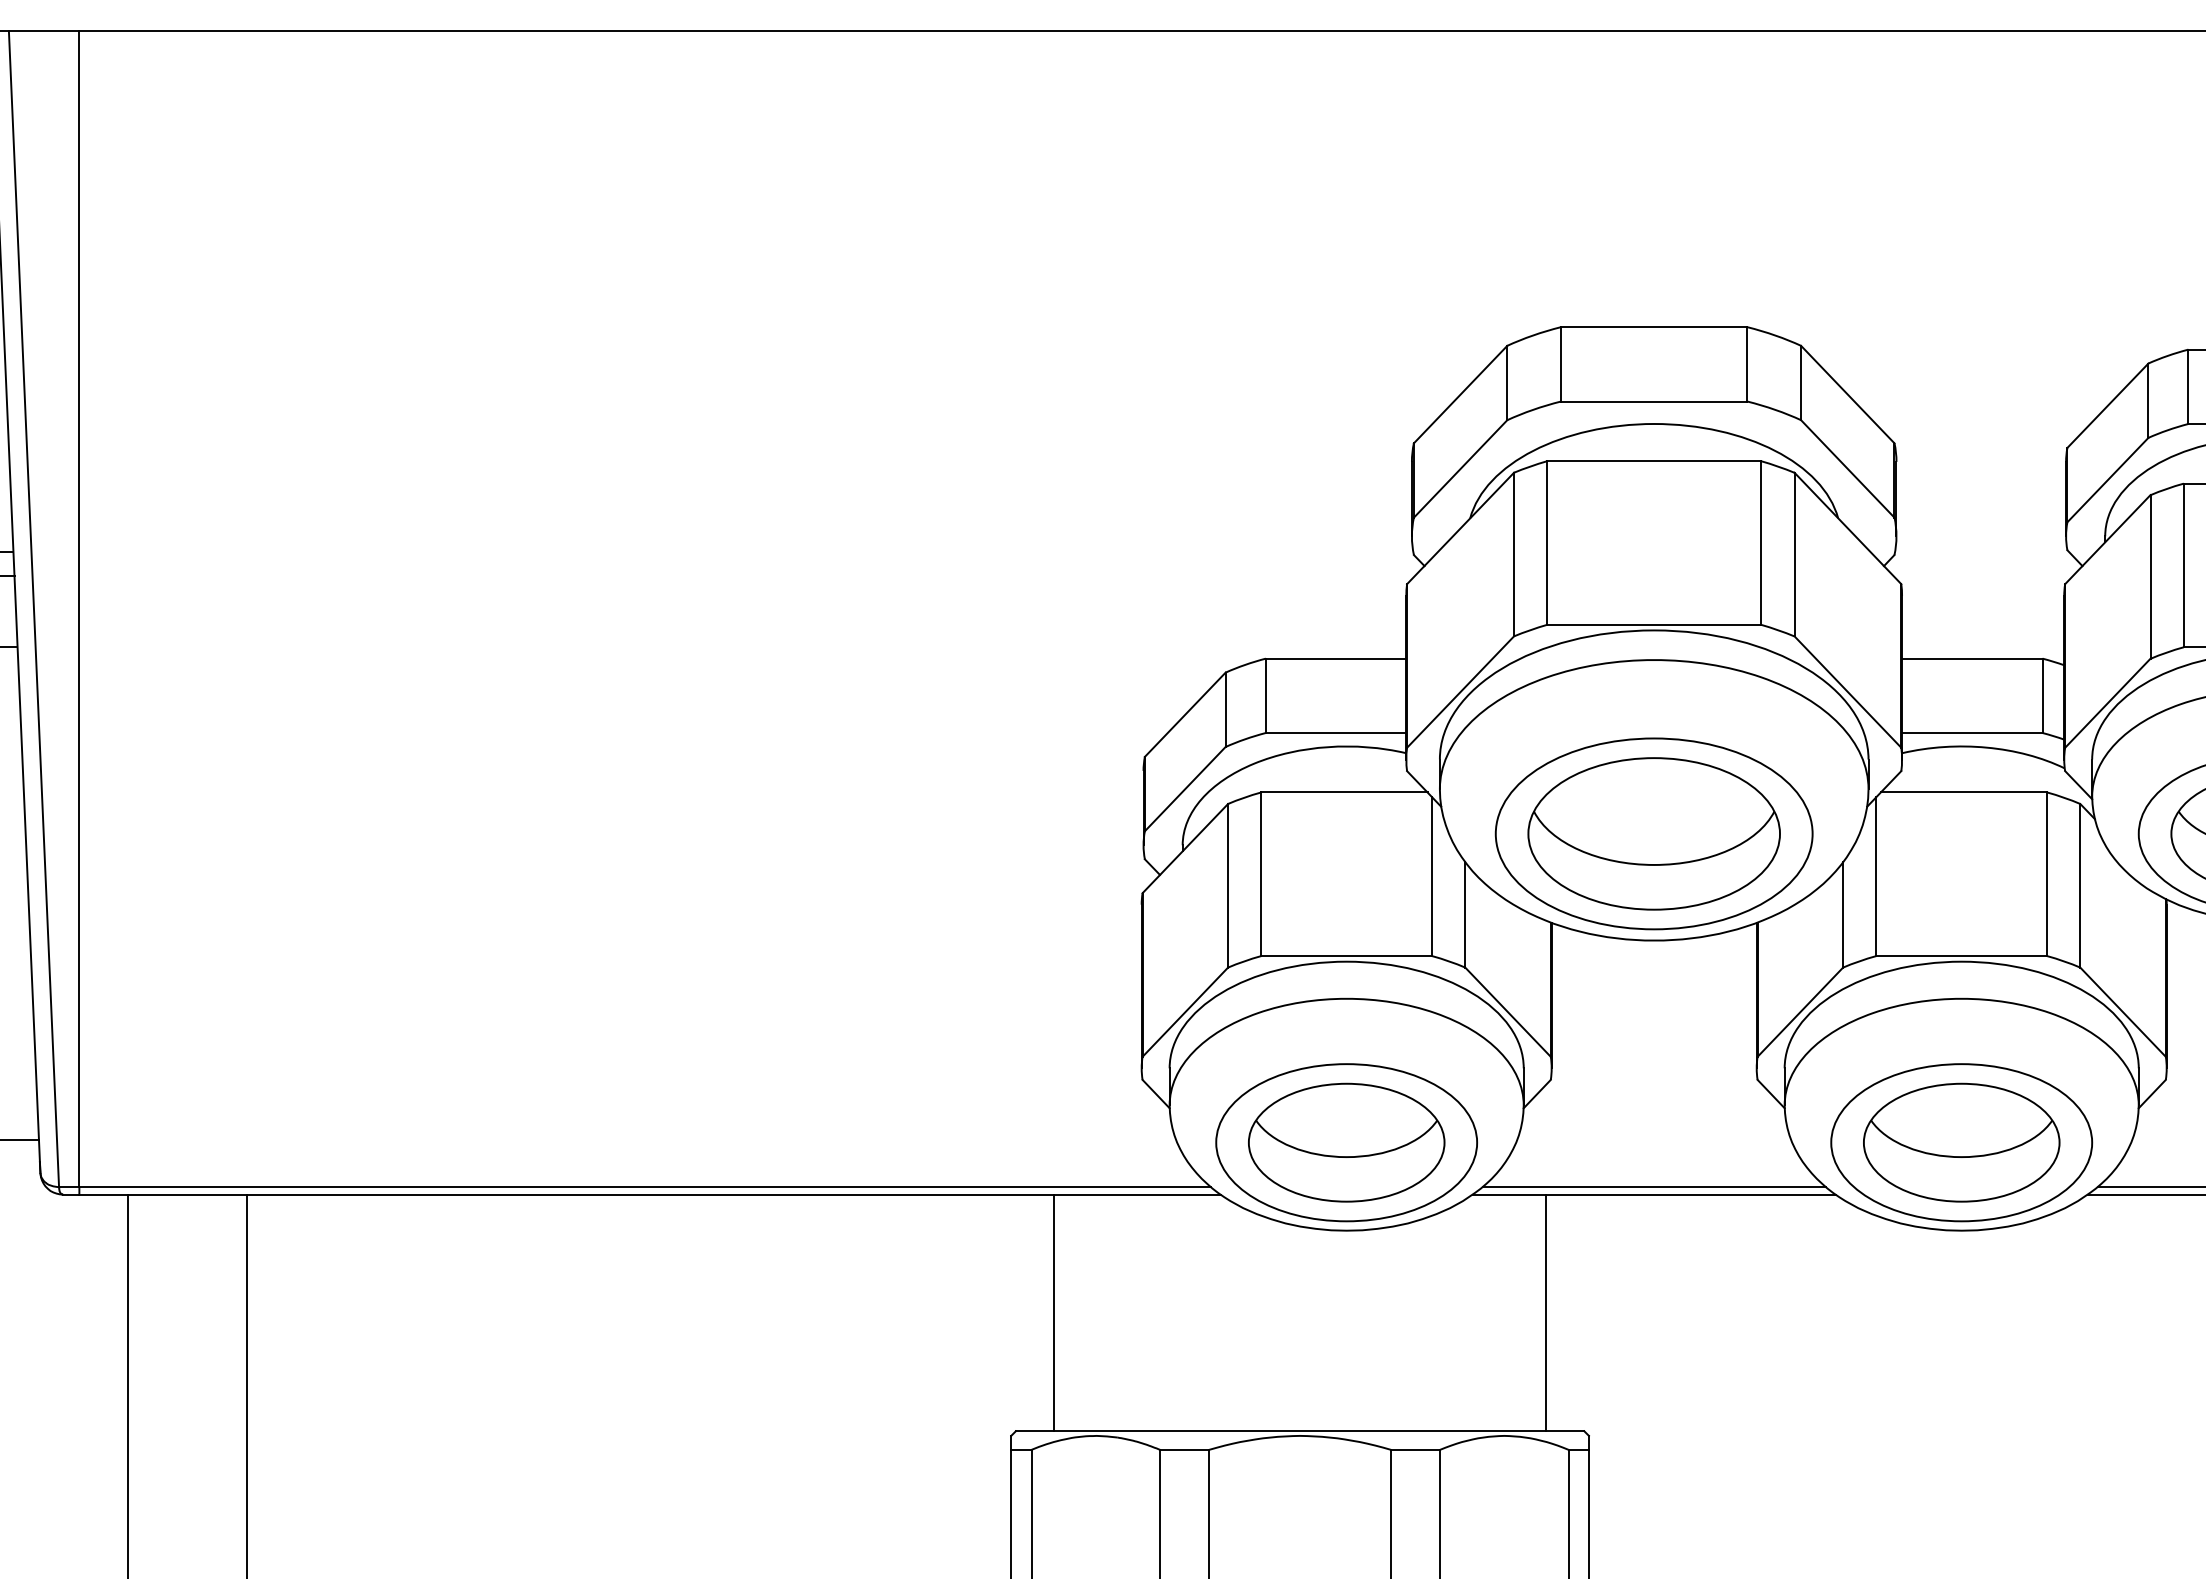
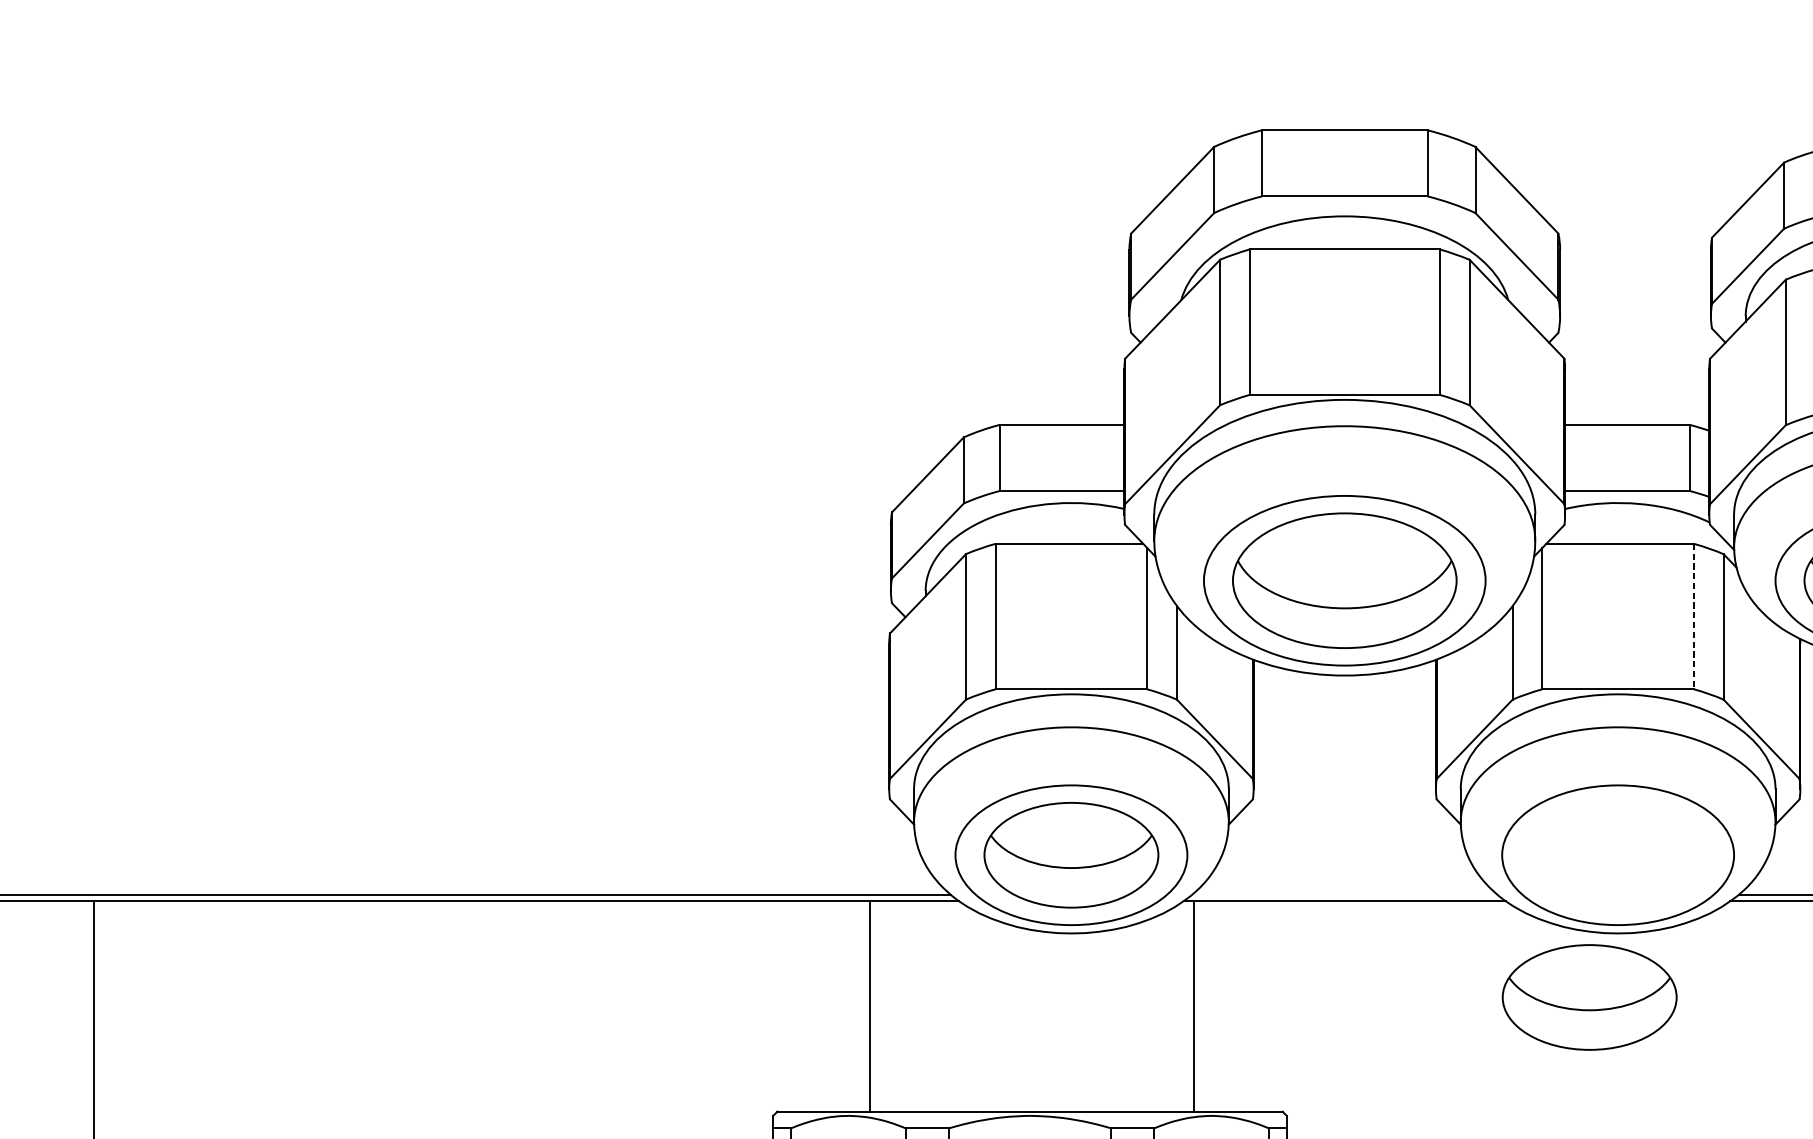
line: (2047, 874) -> (1694, 616), solid -> dashed
part: (1961, 1142) -> (1589, 997), moved
line: (1653, 1187) -> (1344, 895), removed
line: (1054, 1312) -> (870, 1006), moved
line: (1546, 1312) -> (1194, 1006), moved

